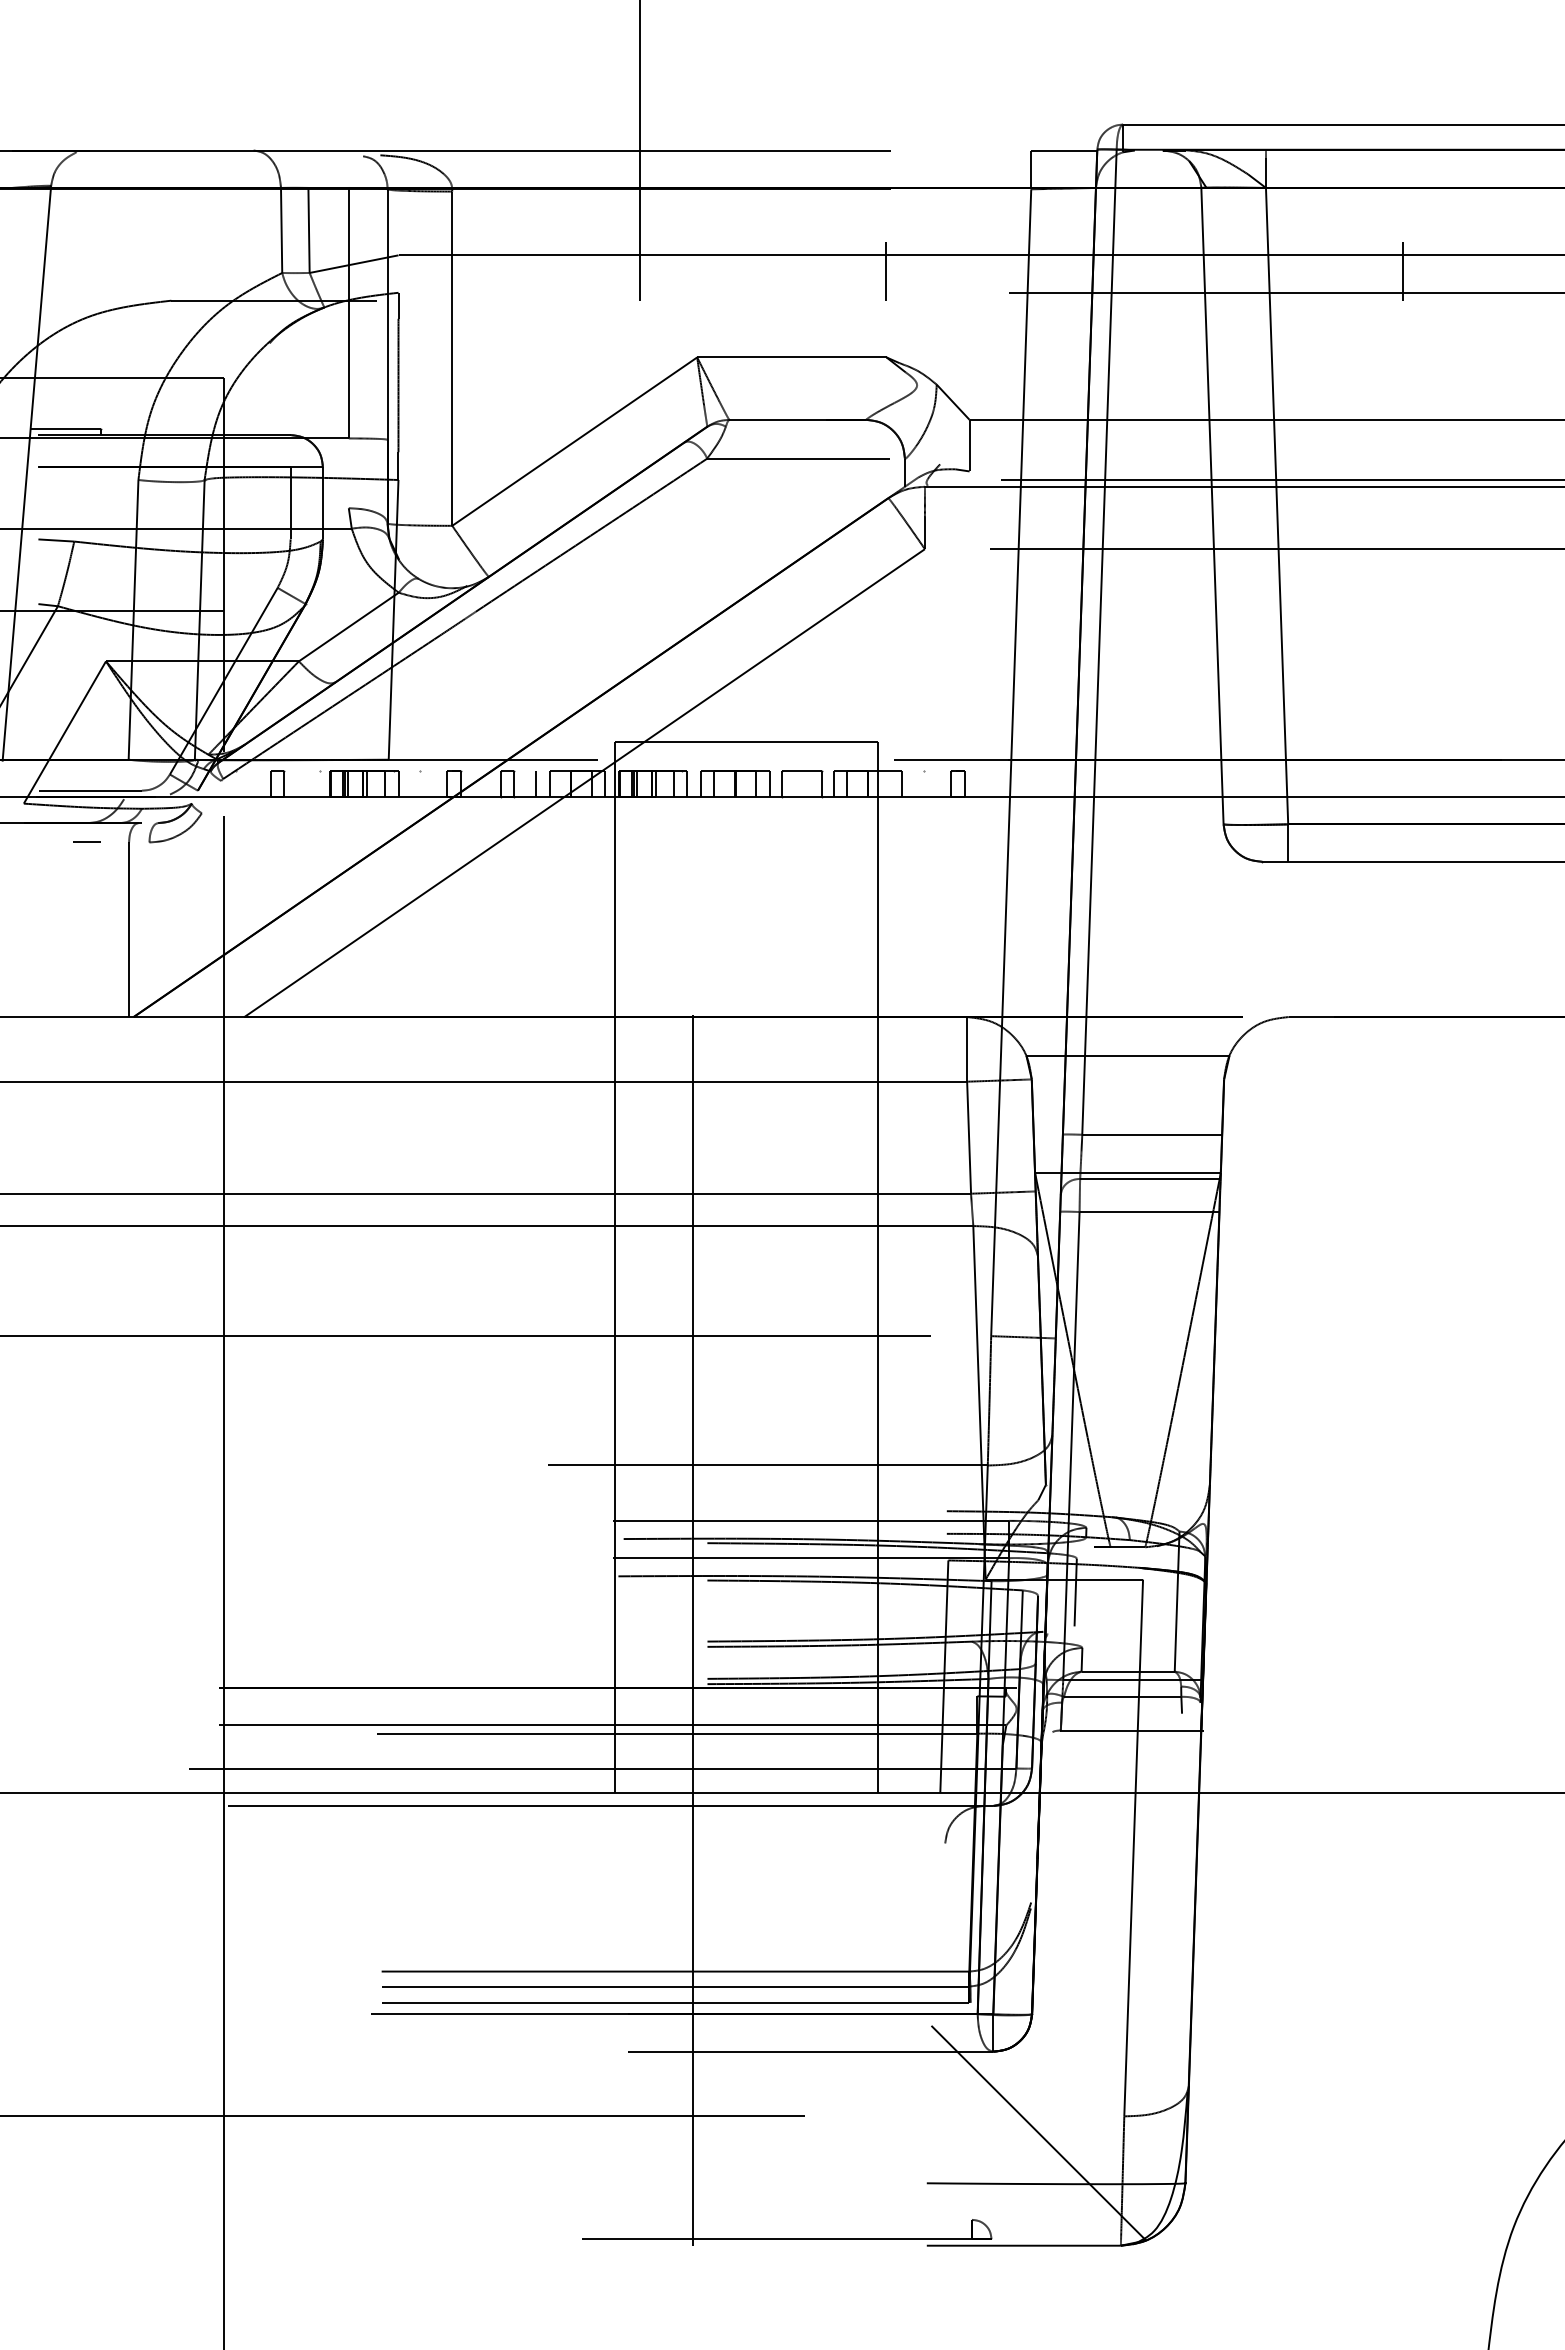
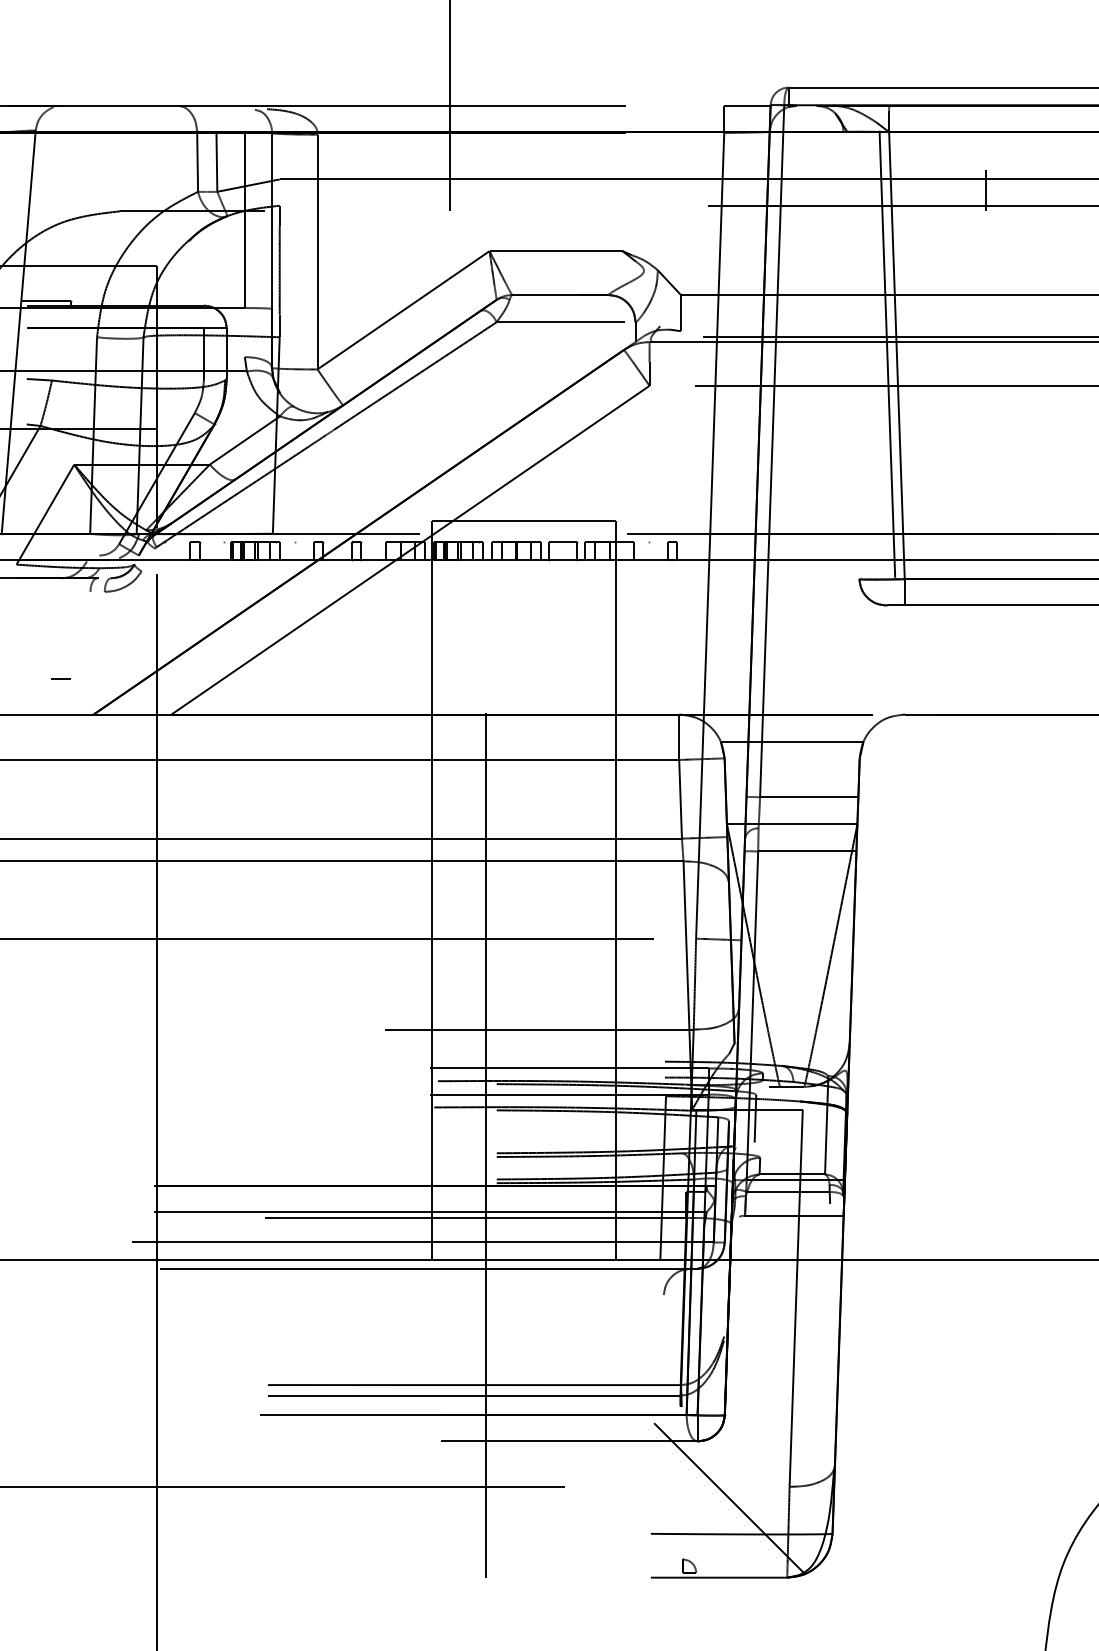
line: (885, 271) -> (621, 190), removed
line: (1212, 505) -> (887, 353), moved
line: (536, 784) -> (376, 551), removed
line: (89, 790) -> (62, 555), removed
line: (86, 841) -> (60, 678), moved
line: (129, 929) -> (90, 653), removed
line: (1150, 1178) -> (808, 827), removed
line: (675, 2002) -> (474, 1406), removed
line: (776, 2239) -> (545, 1573), removed

